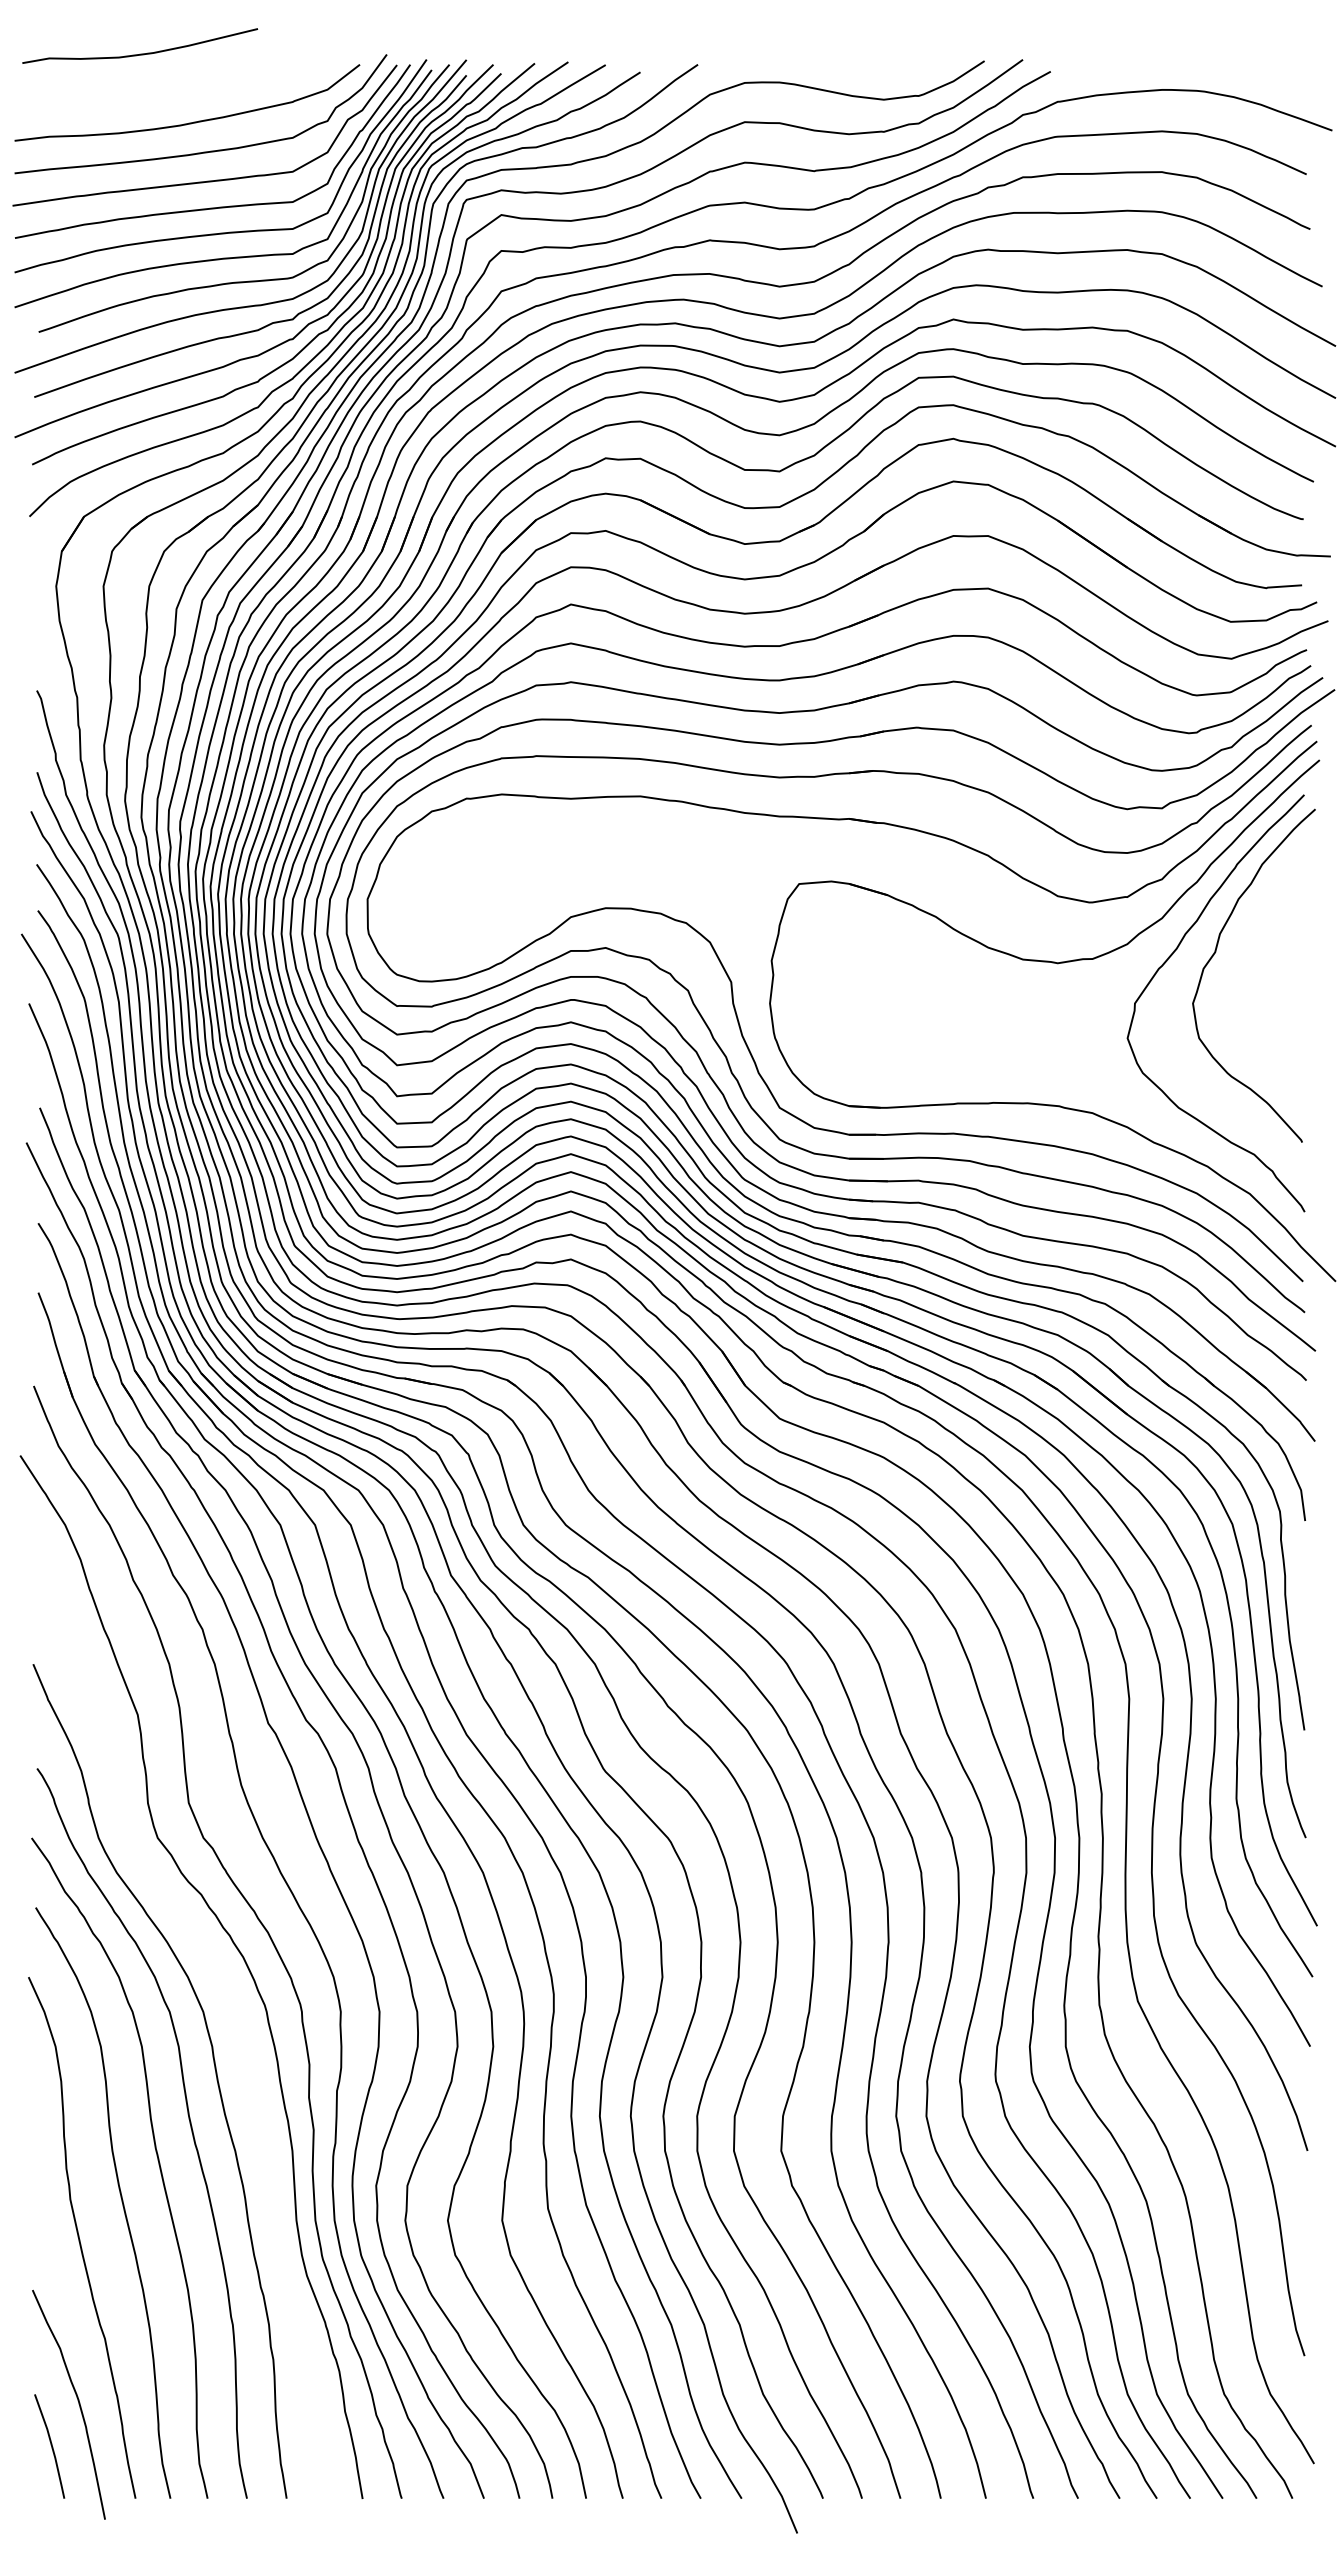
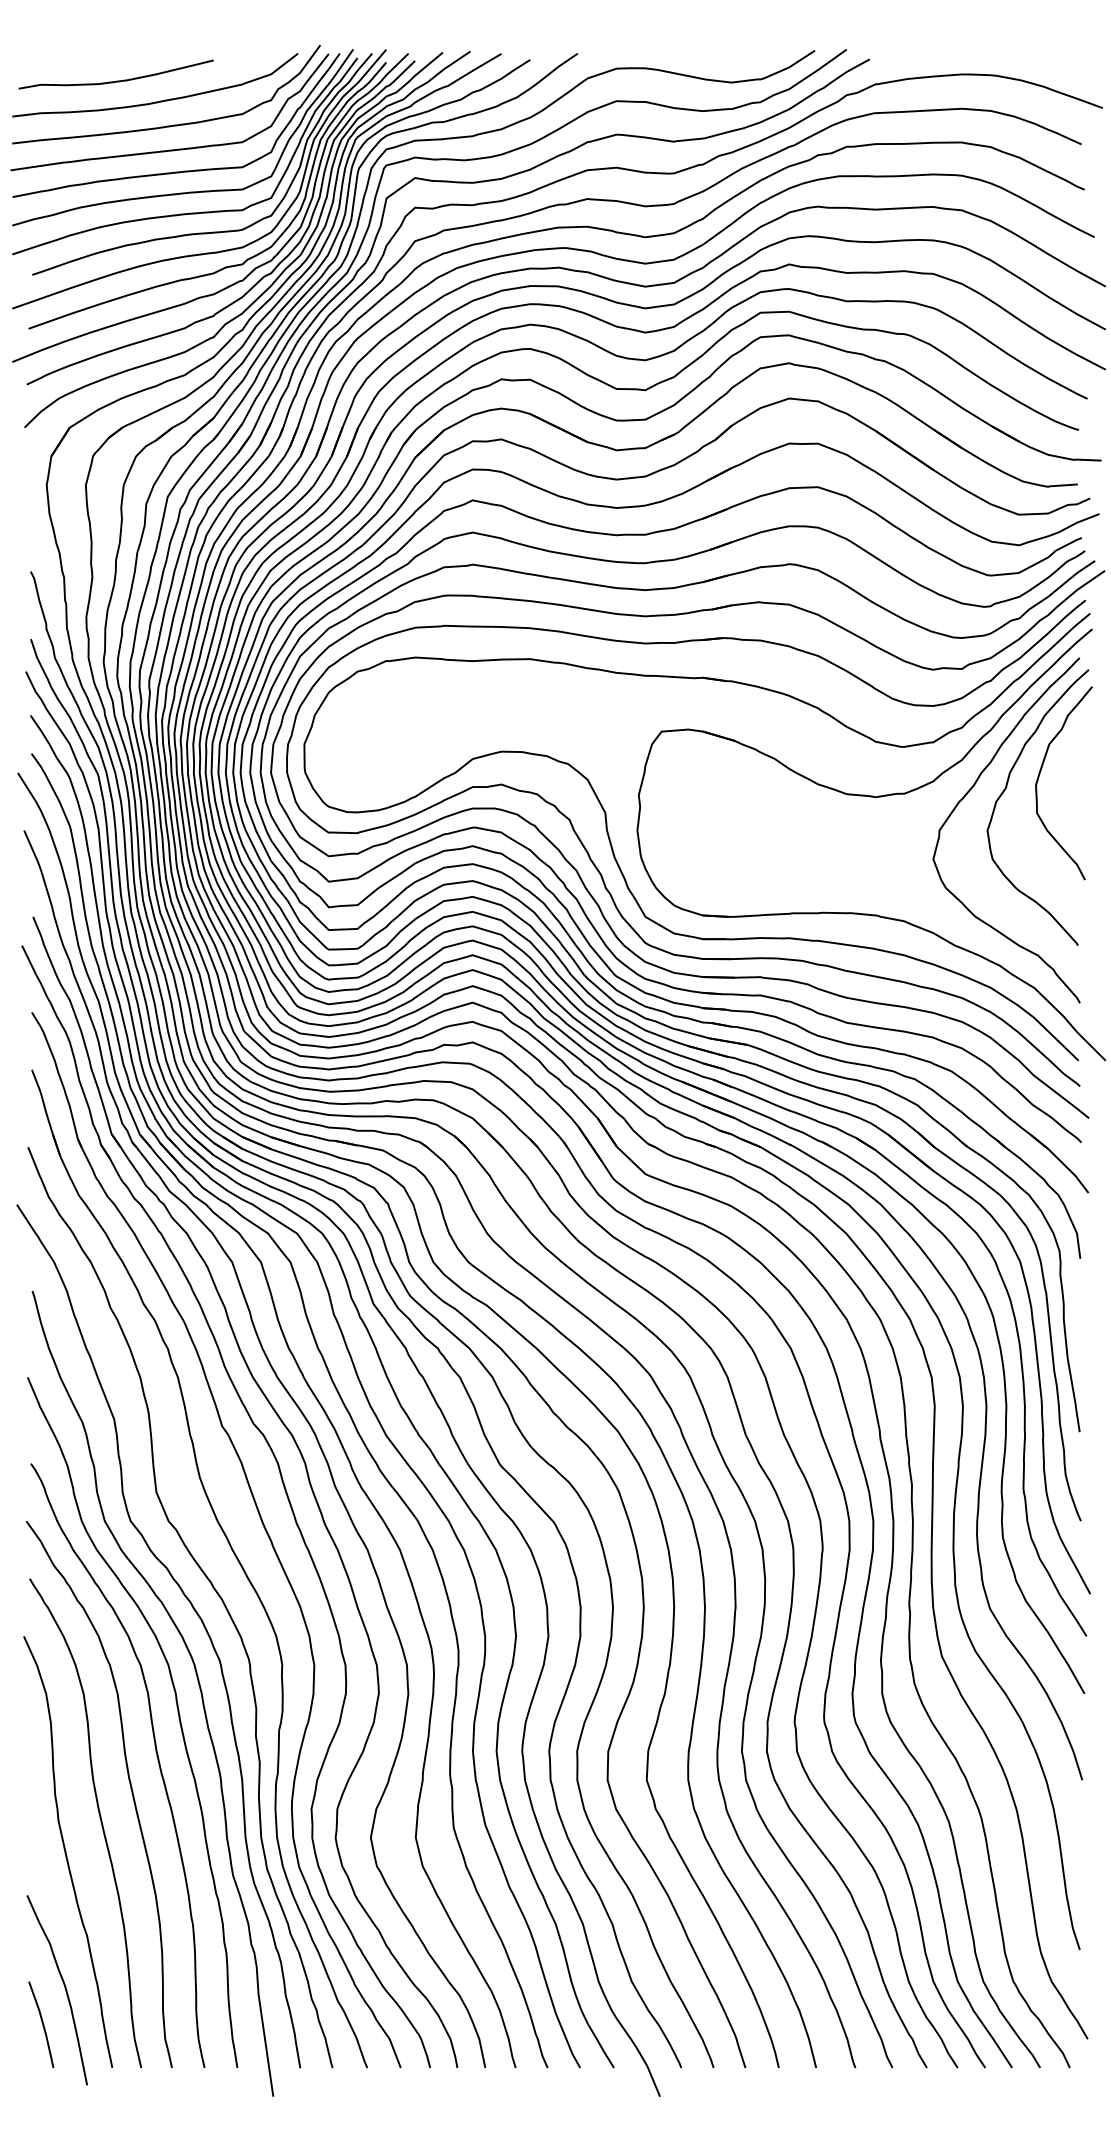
curve: (140, 53) -> (116, 80), moved
curve: (1256, 936) -> (1040, 775), added
curve: (238, 2031) -> (197, 1681), added

